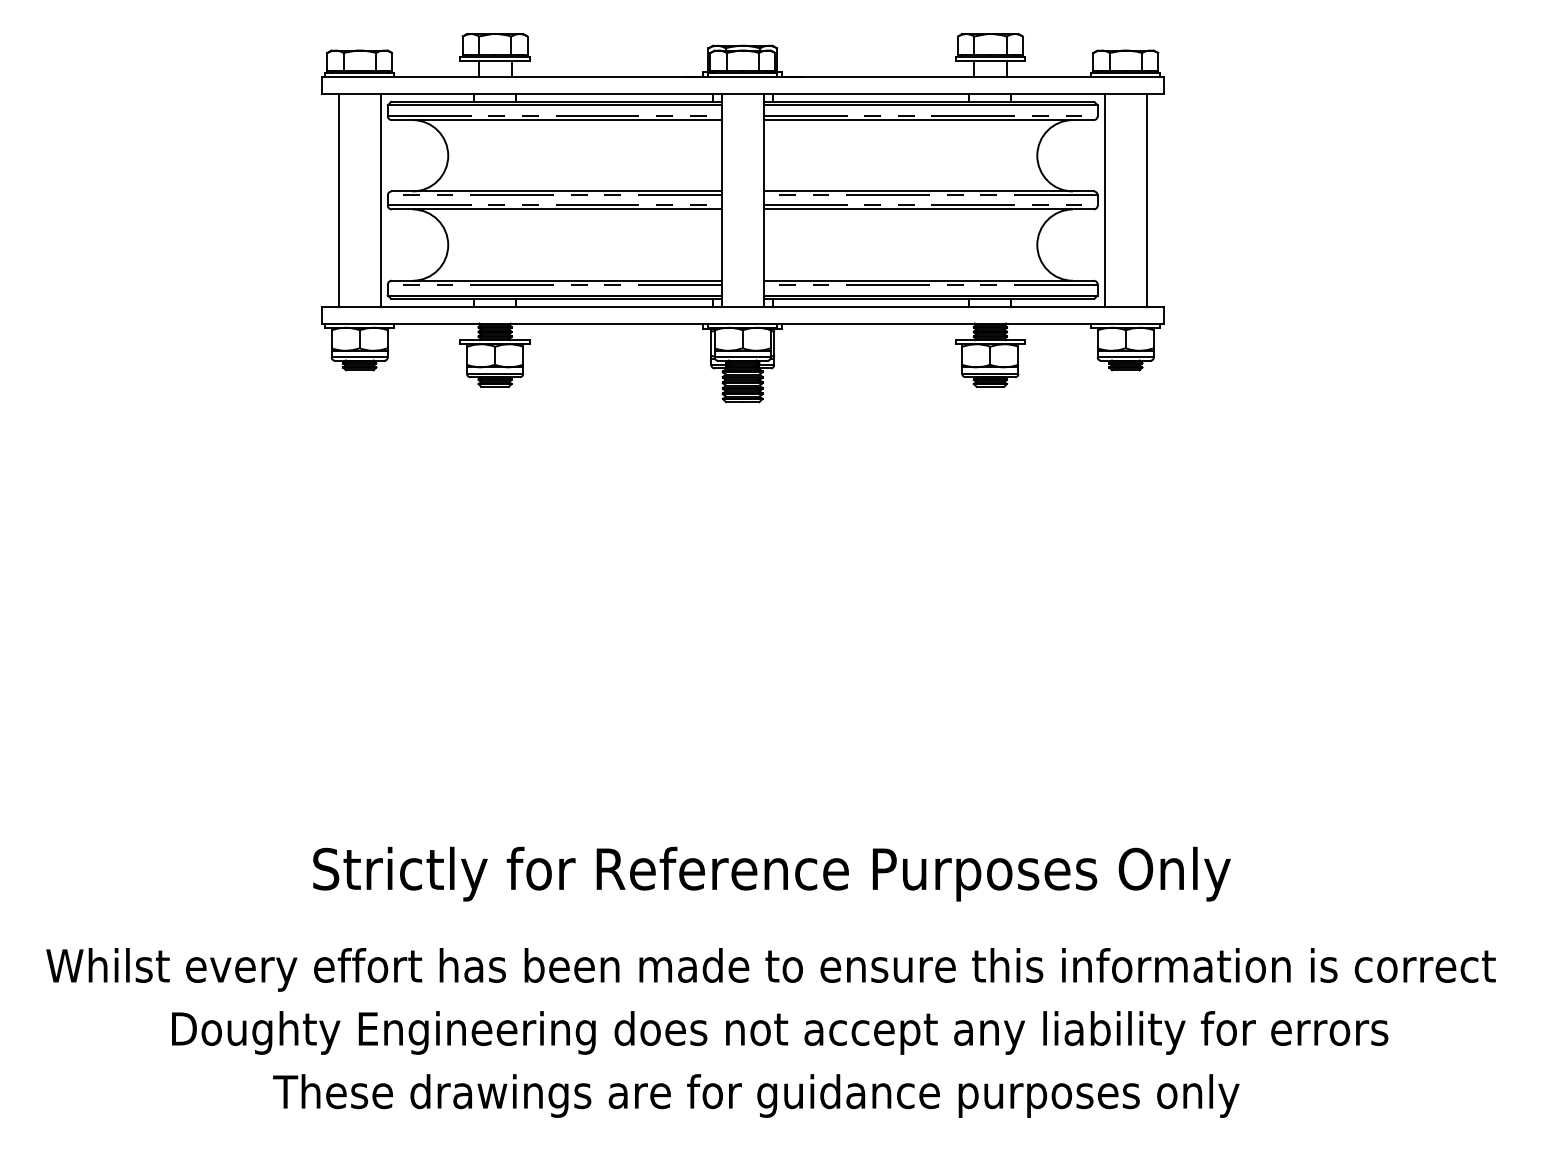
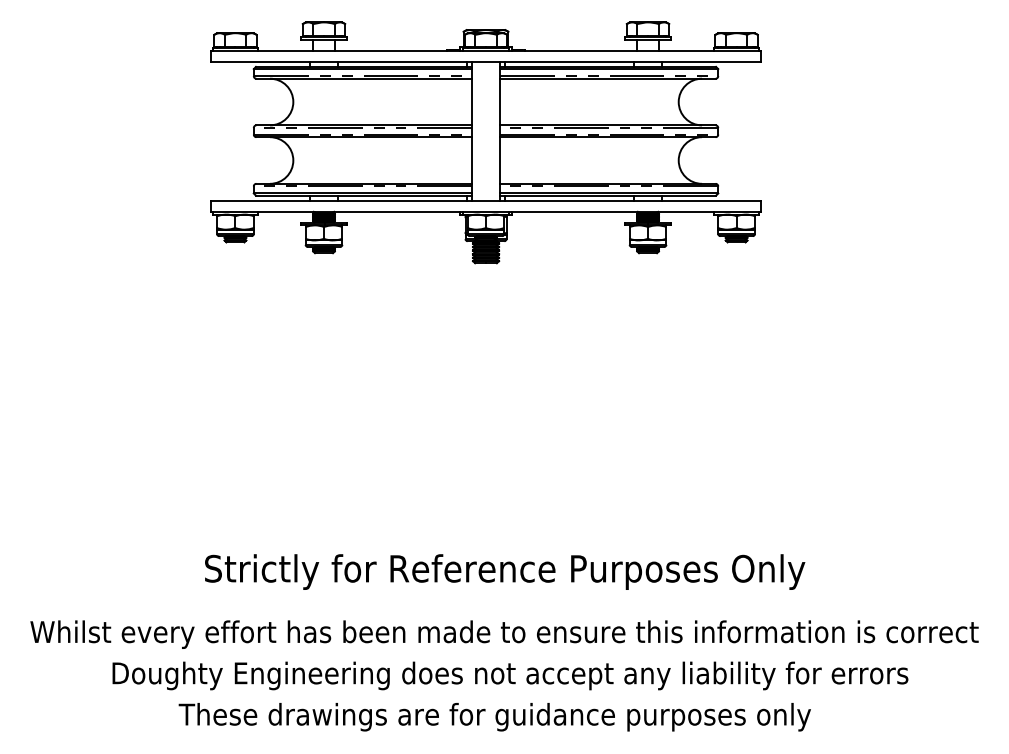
line: (338, 200) -> (221, 131), removed
line: (381, 200) -> (249, 131), removed
line: (1104, 200) -> (722, 131), removed
line: (1147, 200) -> (750, 131), removed

